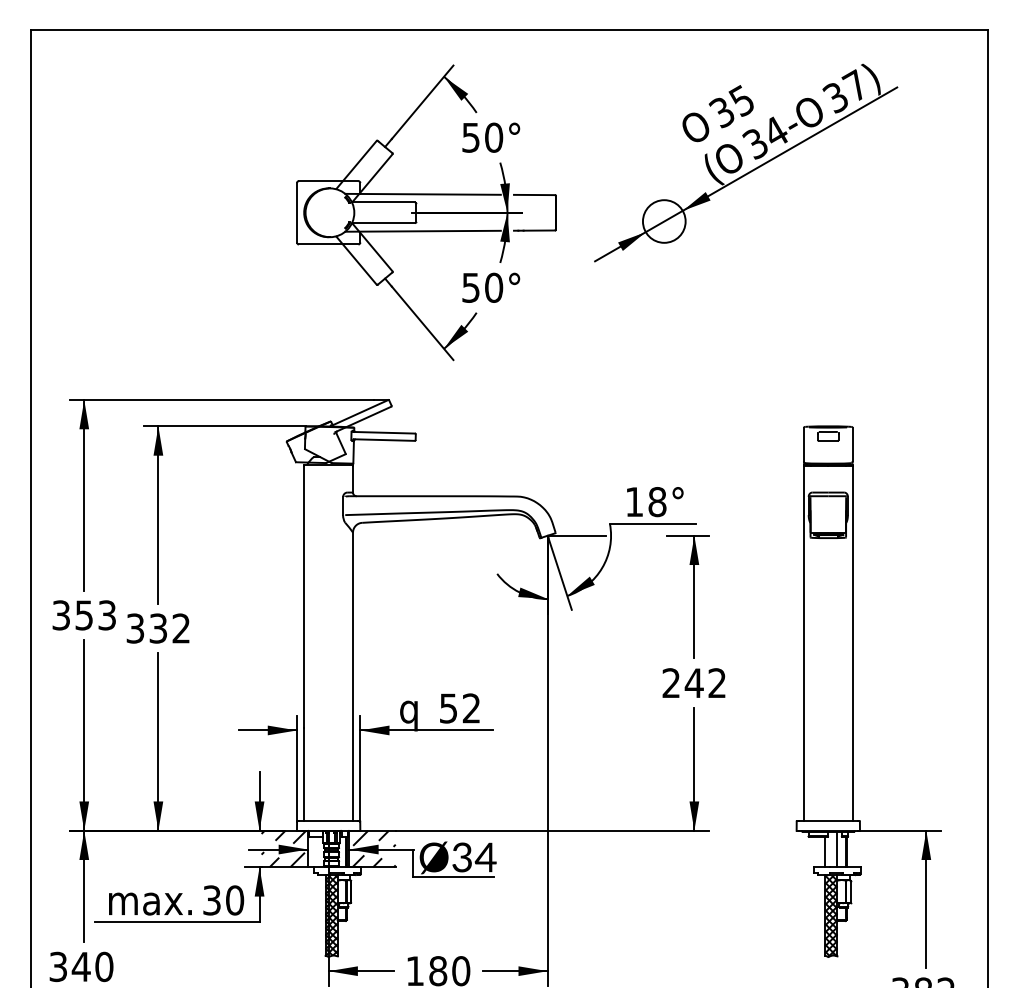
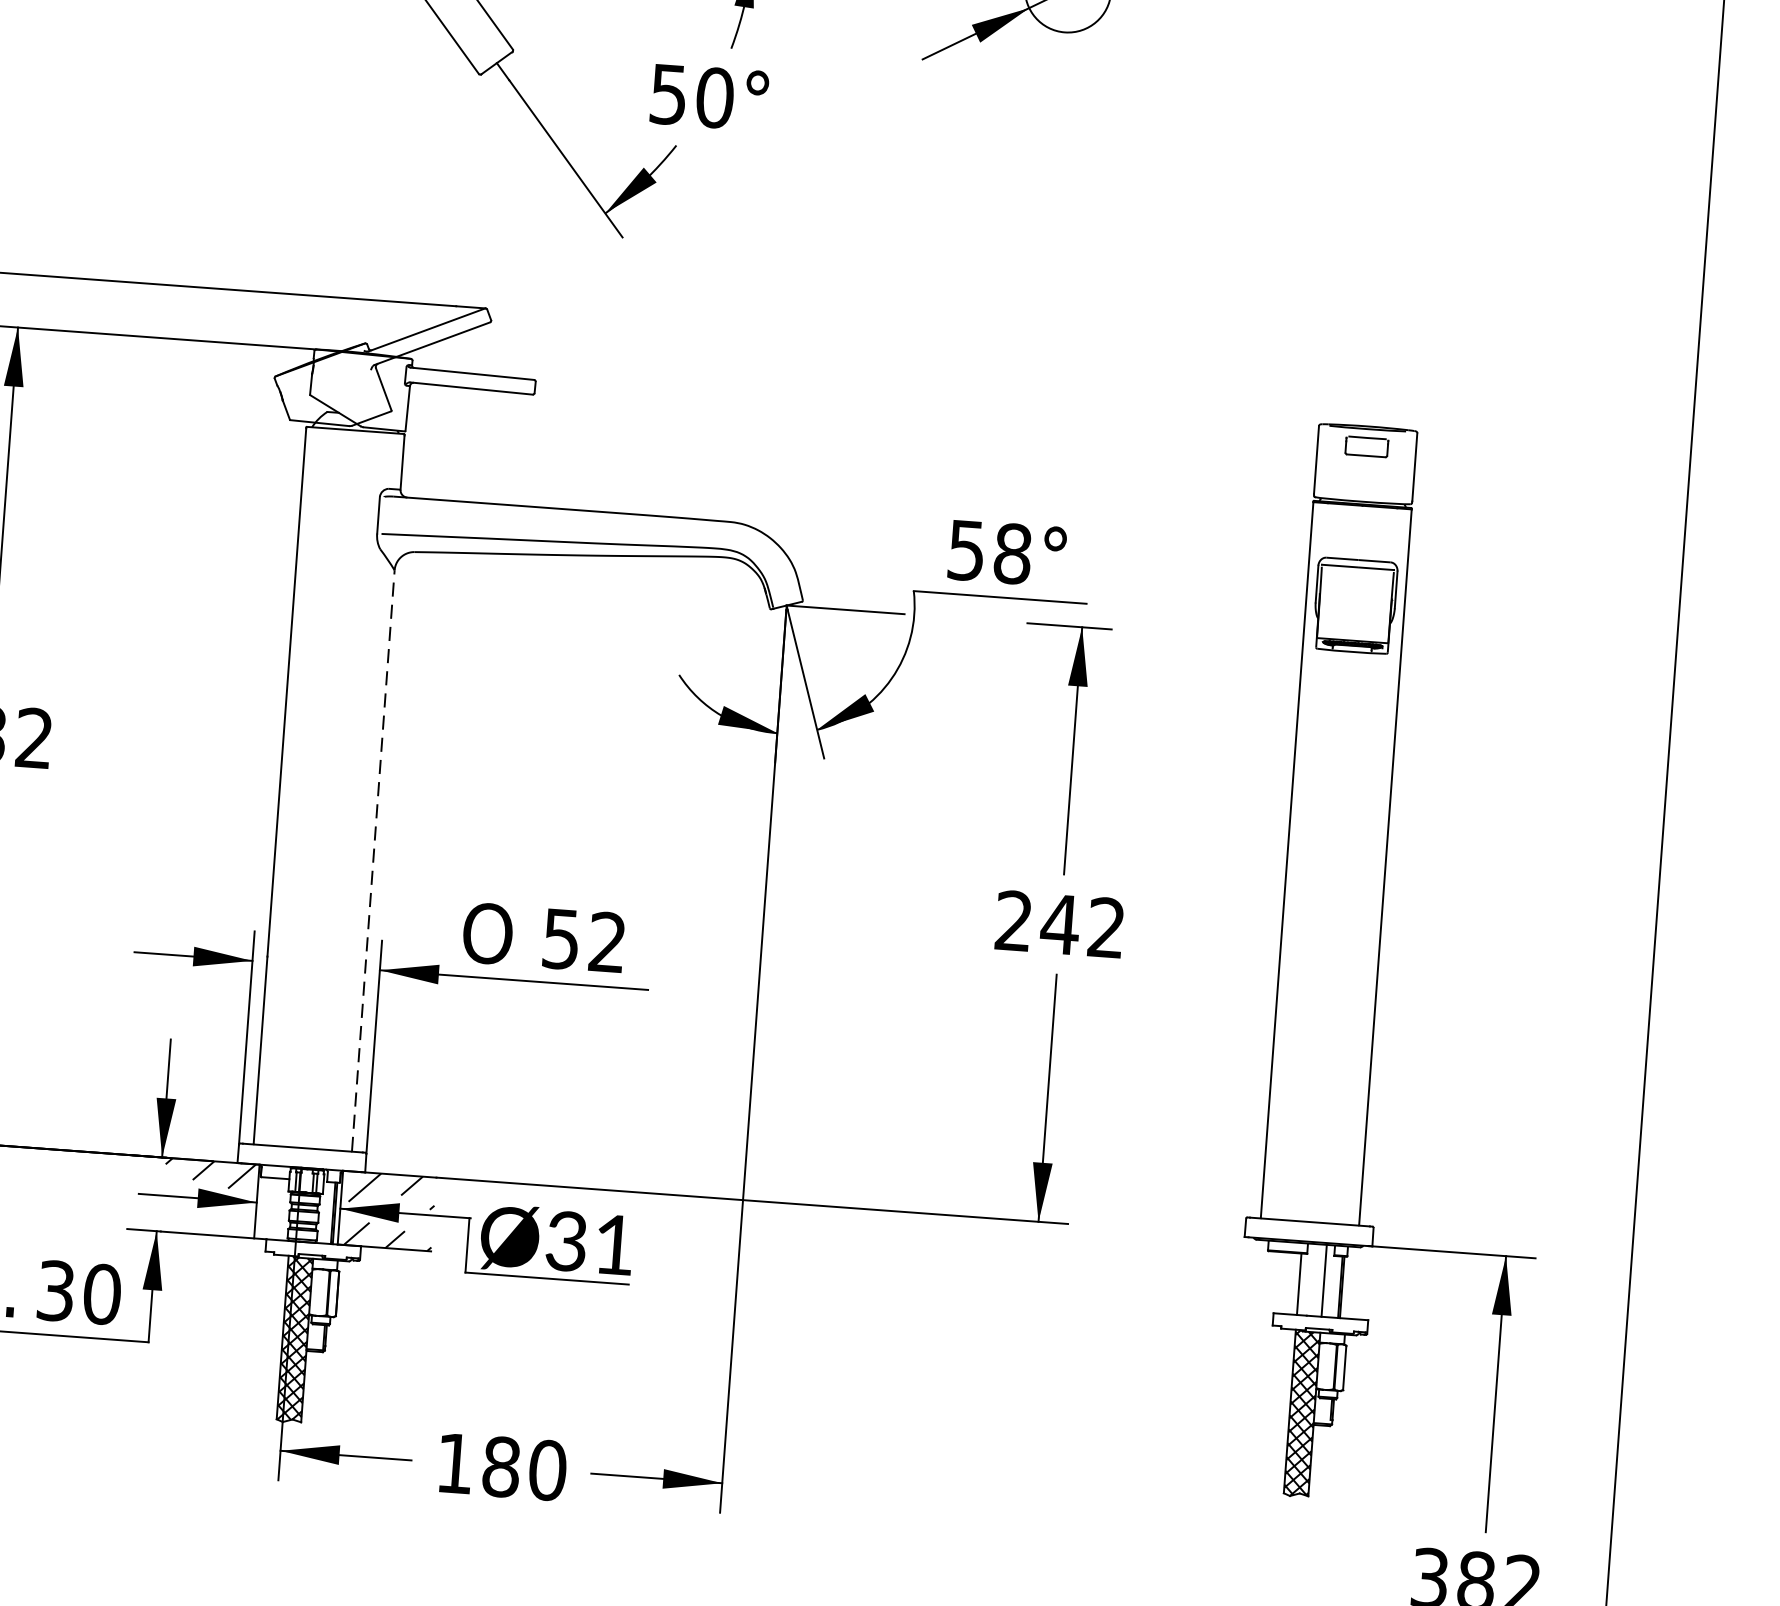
text: (634, 502) -> (966, 551), 18° -> 58°
line: (353, 676) -> (374, 860), solid -> dashed
text: (412, 712) -> (487, 941), q -> O
text: (485, 857) -> (613, 1244), Ø34 -> Ø31
hatch: (282, 859) -> (204, 1218), removed

